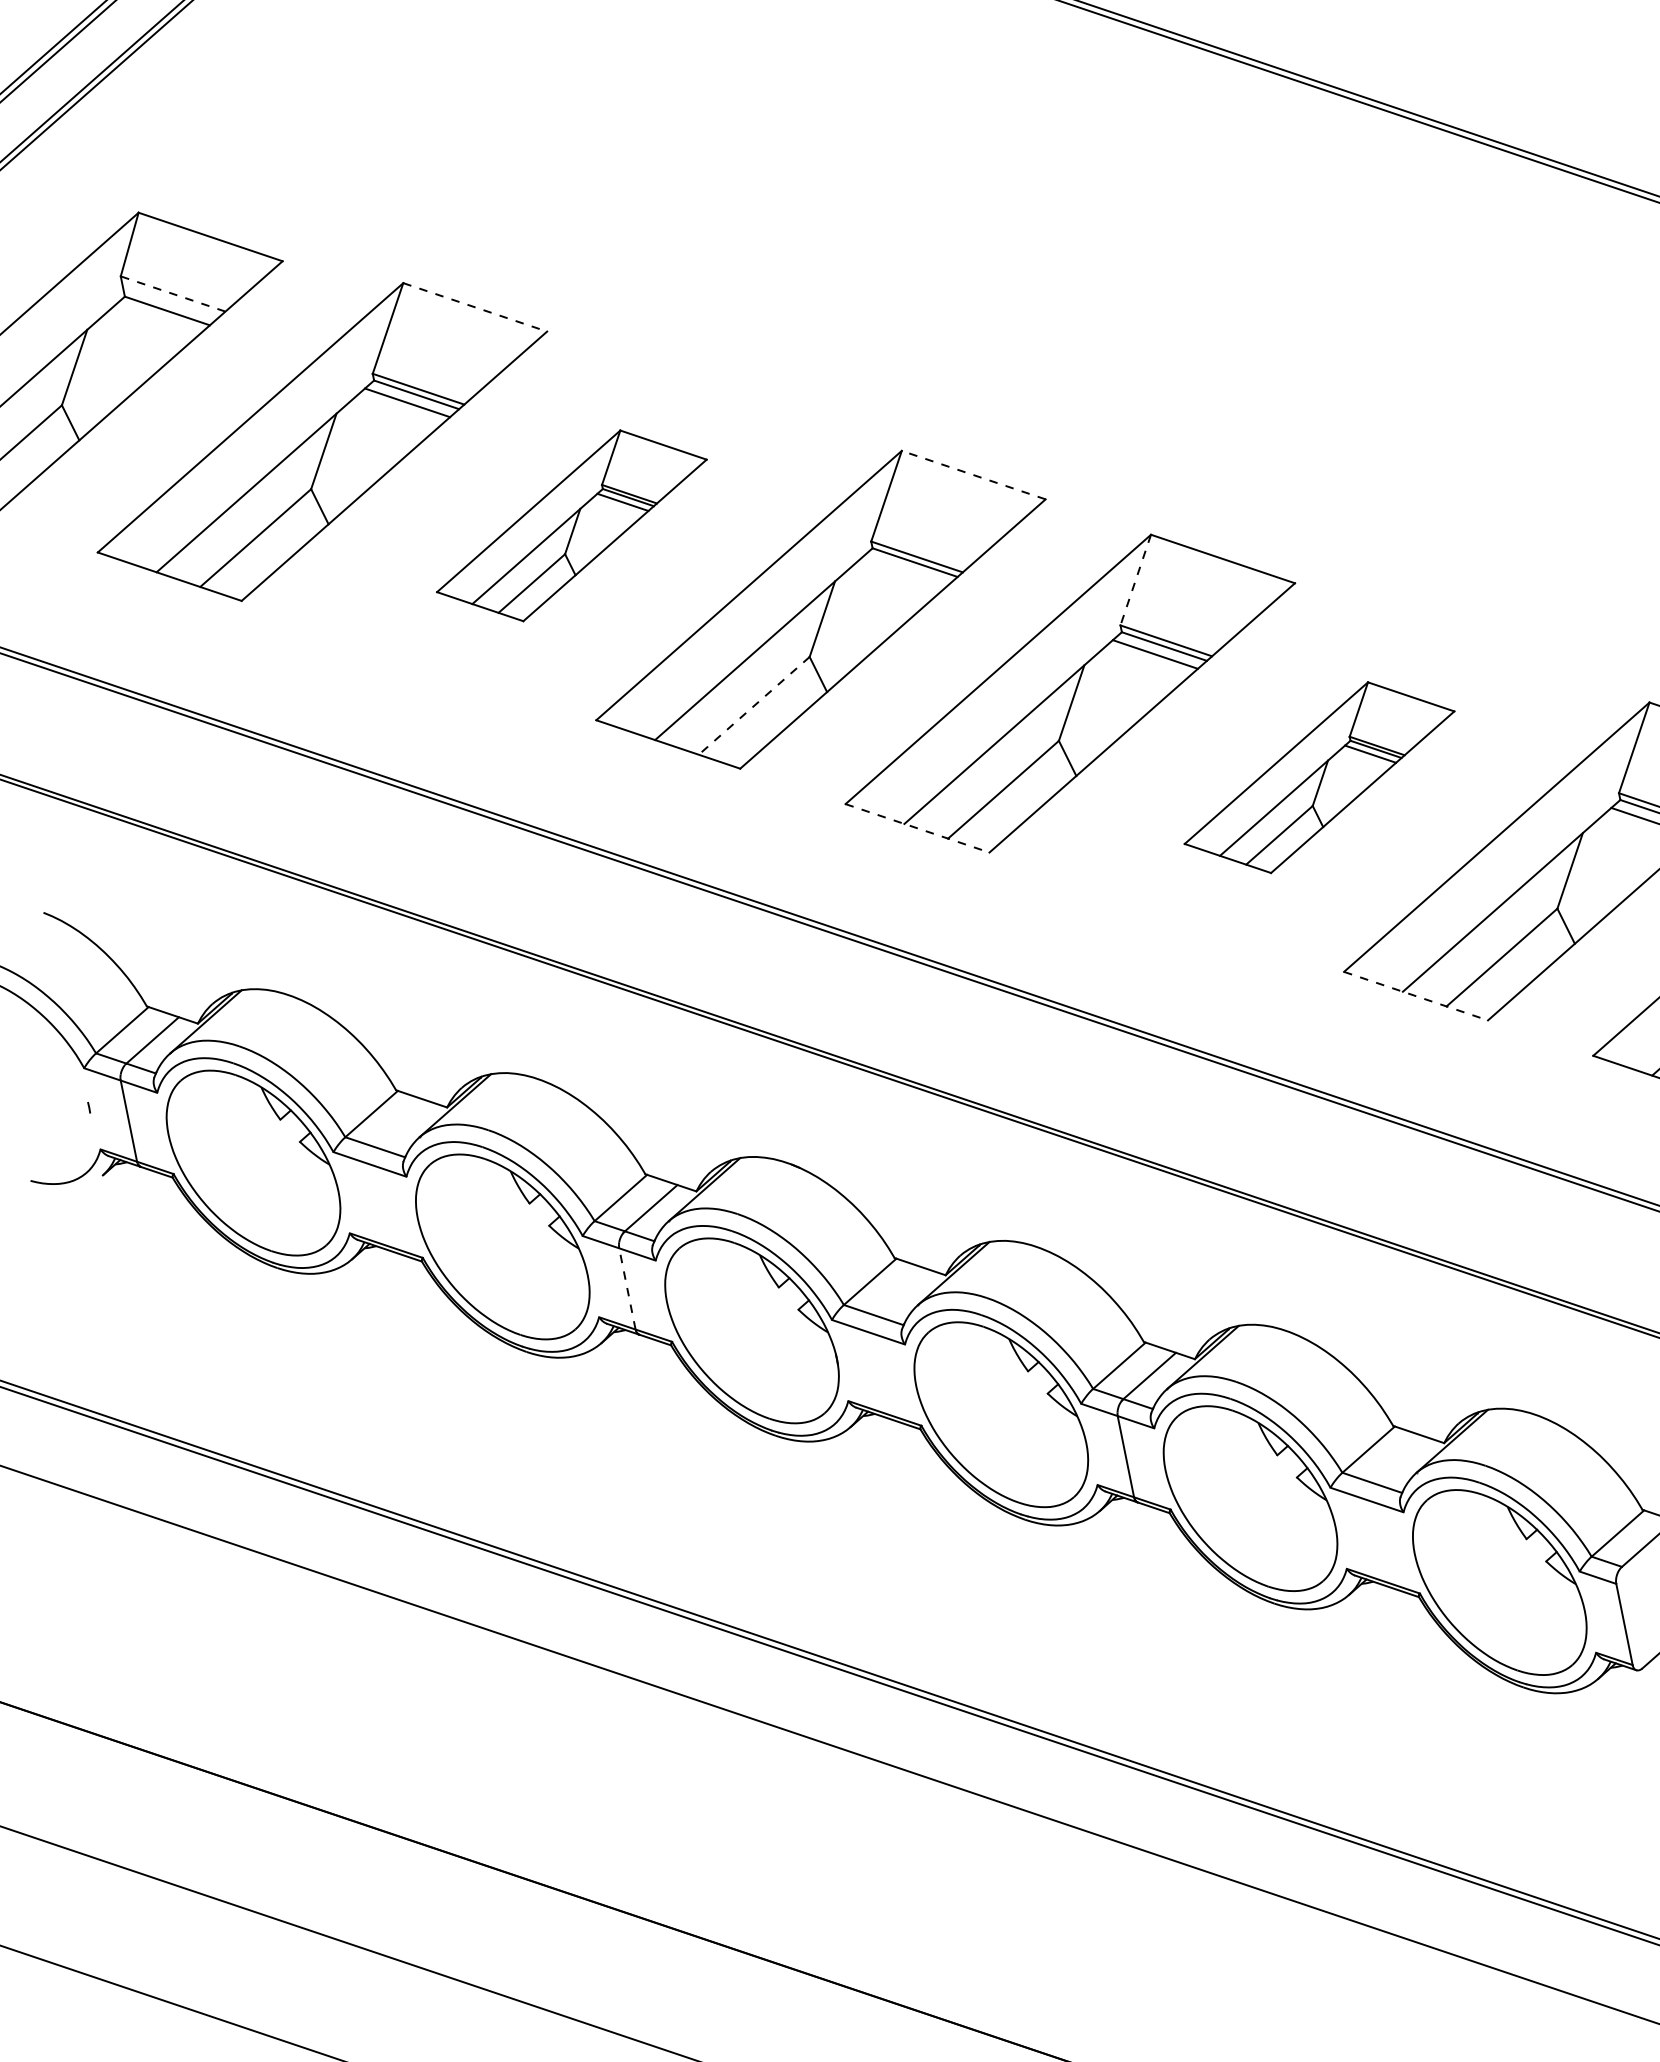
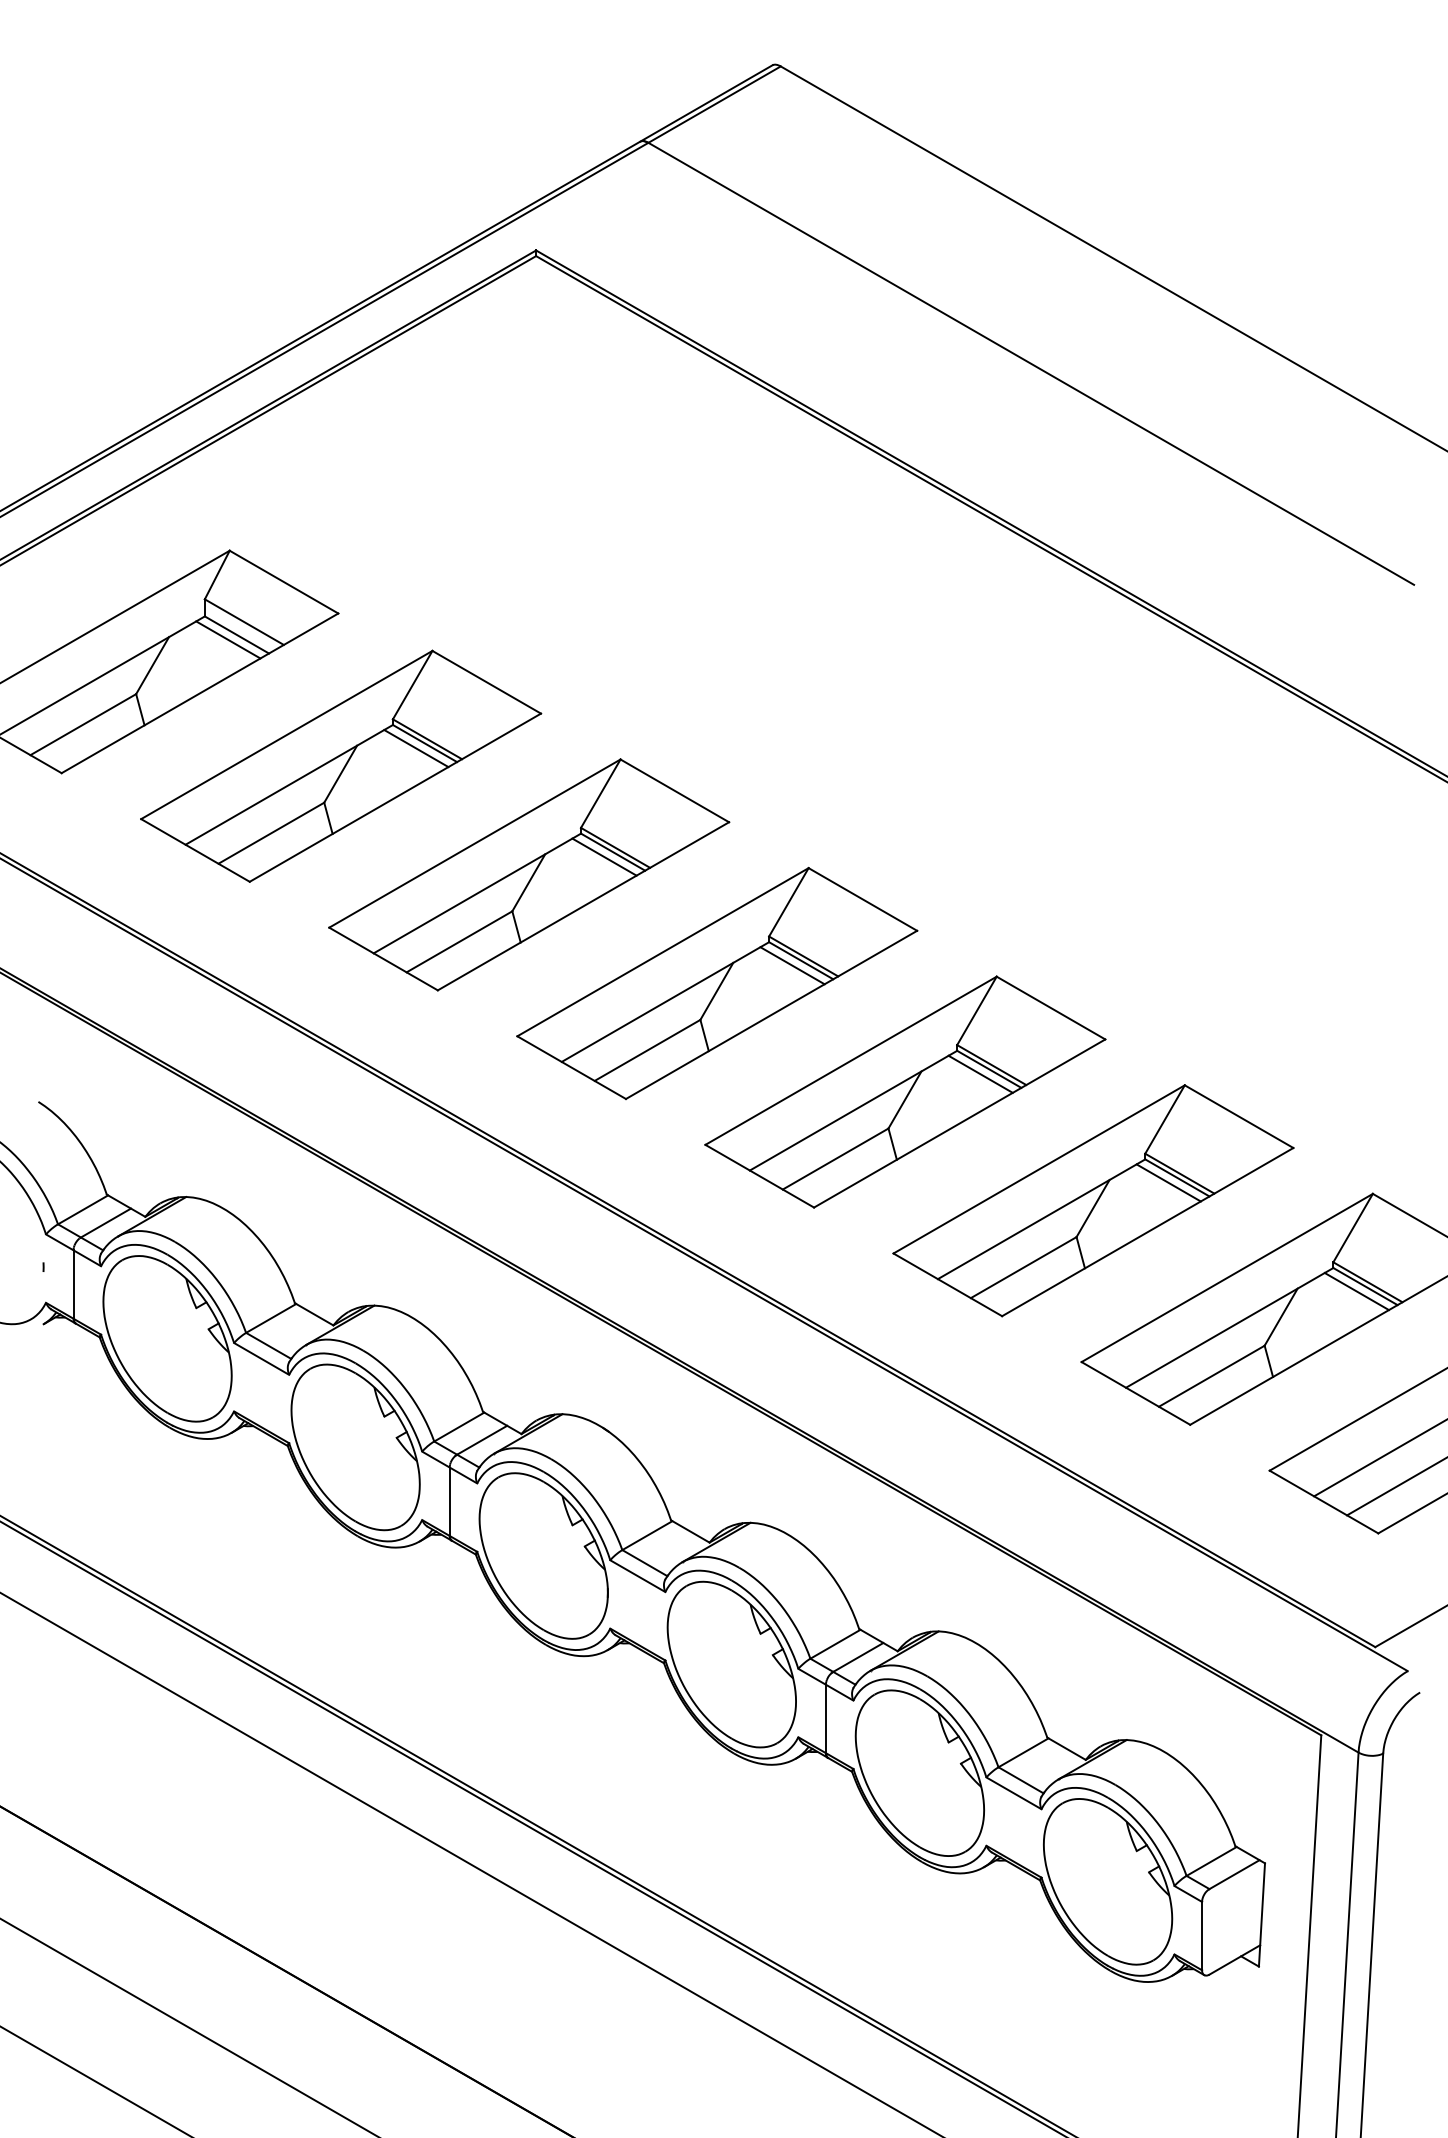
line: (173, 294) -> (244, 622), dashed -> solid
line: (474, 307) -> (486, 682), dashed -> solid
line: (158, 318) -> (228, 639), added
line: (973, 475) -> (862, 899), dashed -> solid
part: (571, 525) -> (529, 874), size x1.67
line: (905, 570) -> (792, 965), added
line: (1135, 579) -> (976, 1010), dashed -> solid
line: (754, 705) -> (647, 1050), dashed -> solid
part: (1319, 777) -> (1093, 1200), size x1.67
line: (917, 828) -> (759, 1176), dashed -> solid
line: (1415, 996) -> (1135, 1393), dashed -> solid
line: (627, 1288) -> (449, 1501), dashed -> solid

